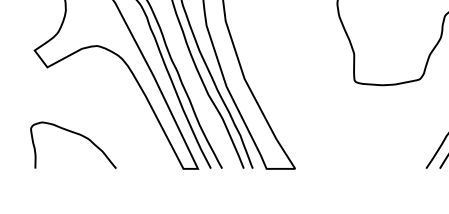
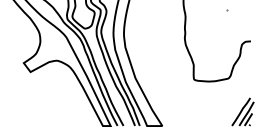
curve: (77, 135) -> (46, 108), removed

